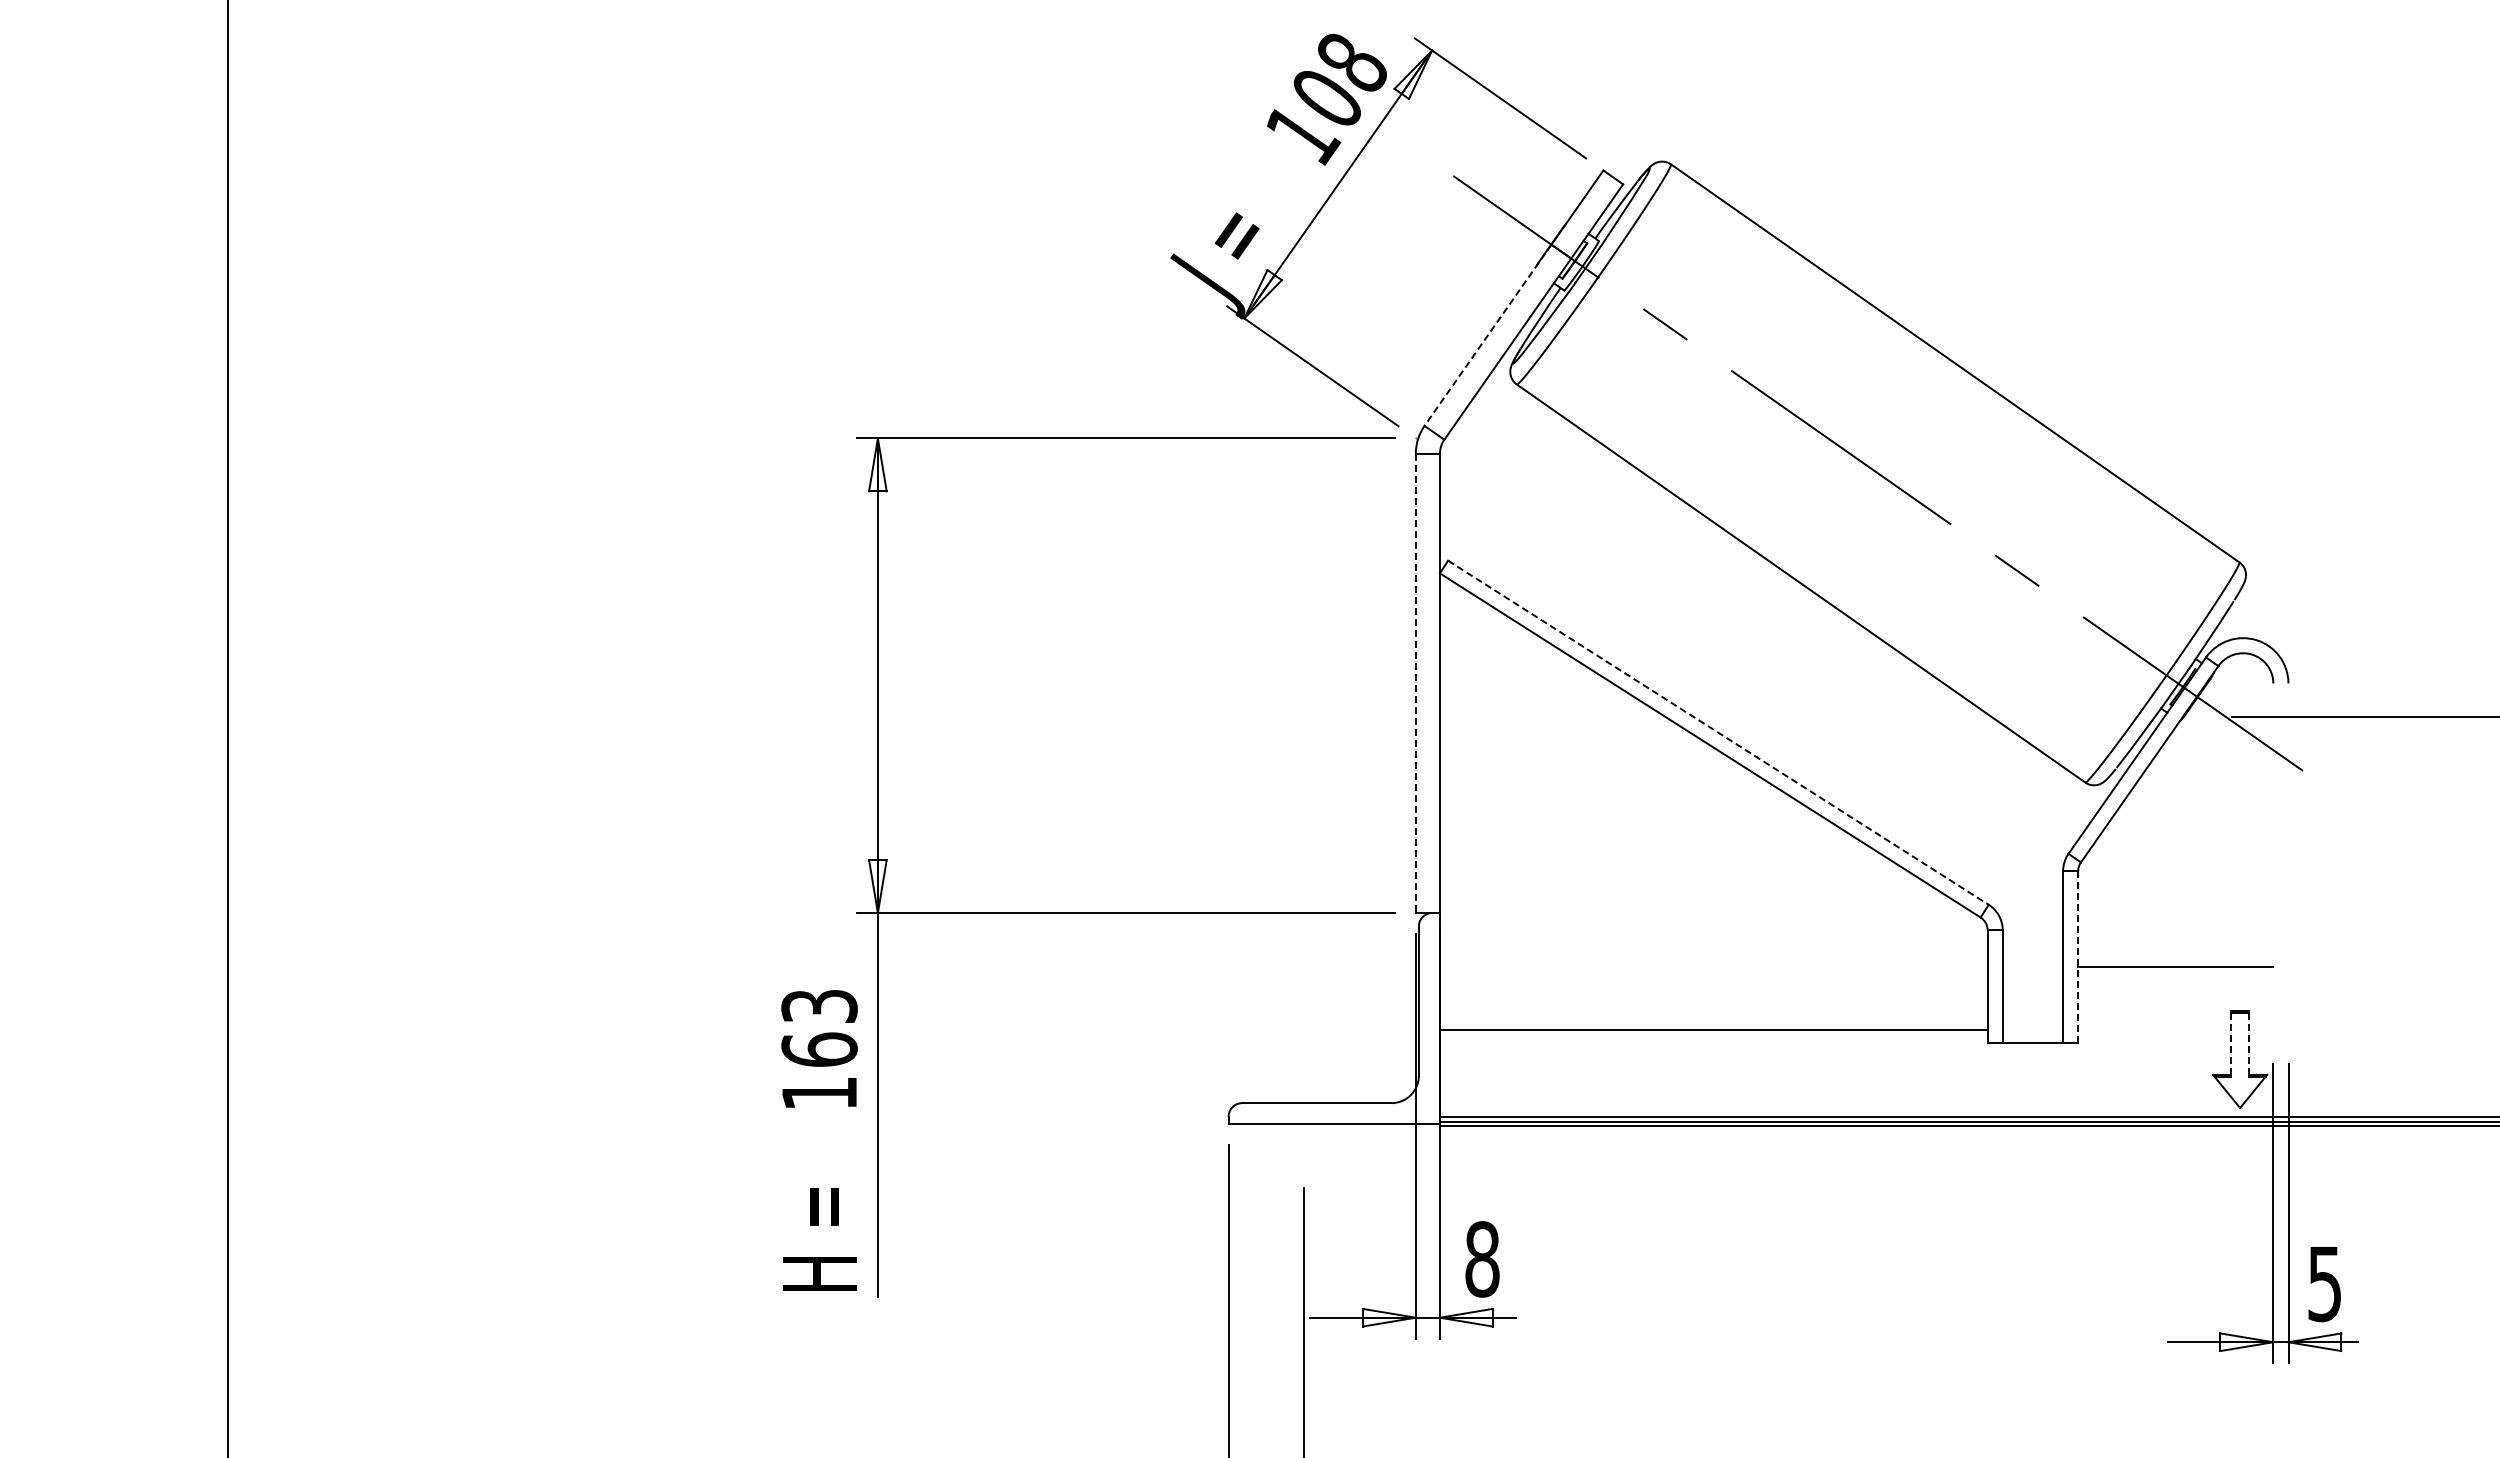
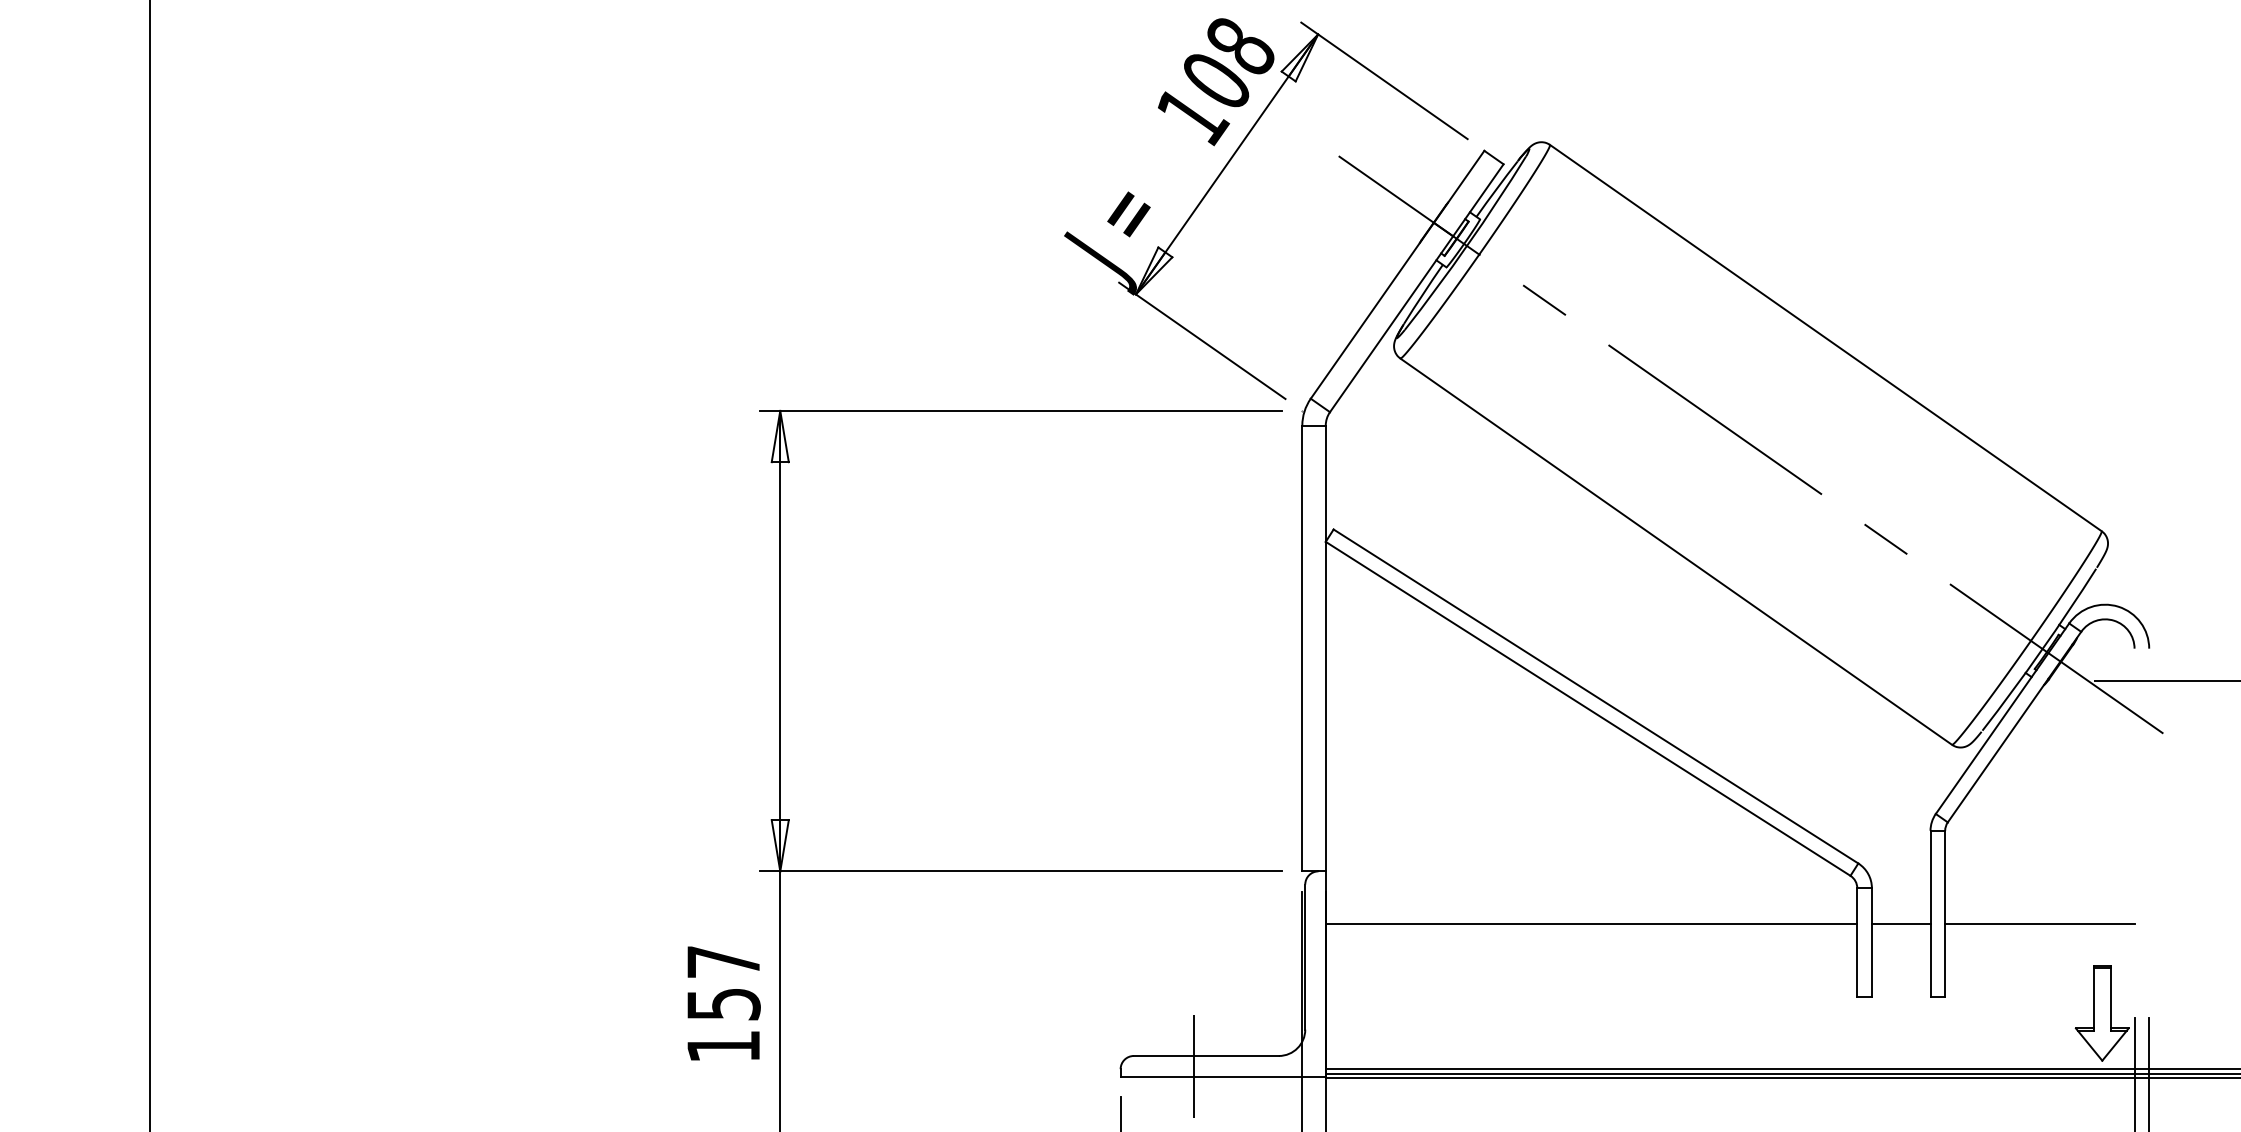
line: (1488, 335) -> (1372, 310), dashed -> solid
line: (1415, 683) -> (1302, 648), dashed -> solid
line: (1718, 733) -> (1596, 697), dashed -> solid
line: (2078, 956) -> (1945, 913), dashed -> solid
text: (819, 1028) -> (723, 983), 163 -> 157
line: (1713, 1030) -> (1591, 924), moved
line: (2231, 1042) -> (2093, 997), dashed -> solid
line: (2249, 1042) -> (2111, 997), dashed -> solid
line: (2032, 1043) -> (1900, 924), moved
line: (1304, 1113) -> (1194, 1066), added

